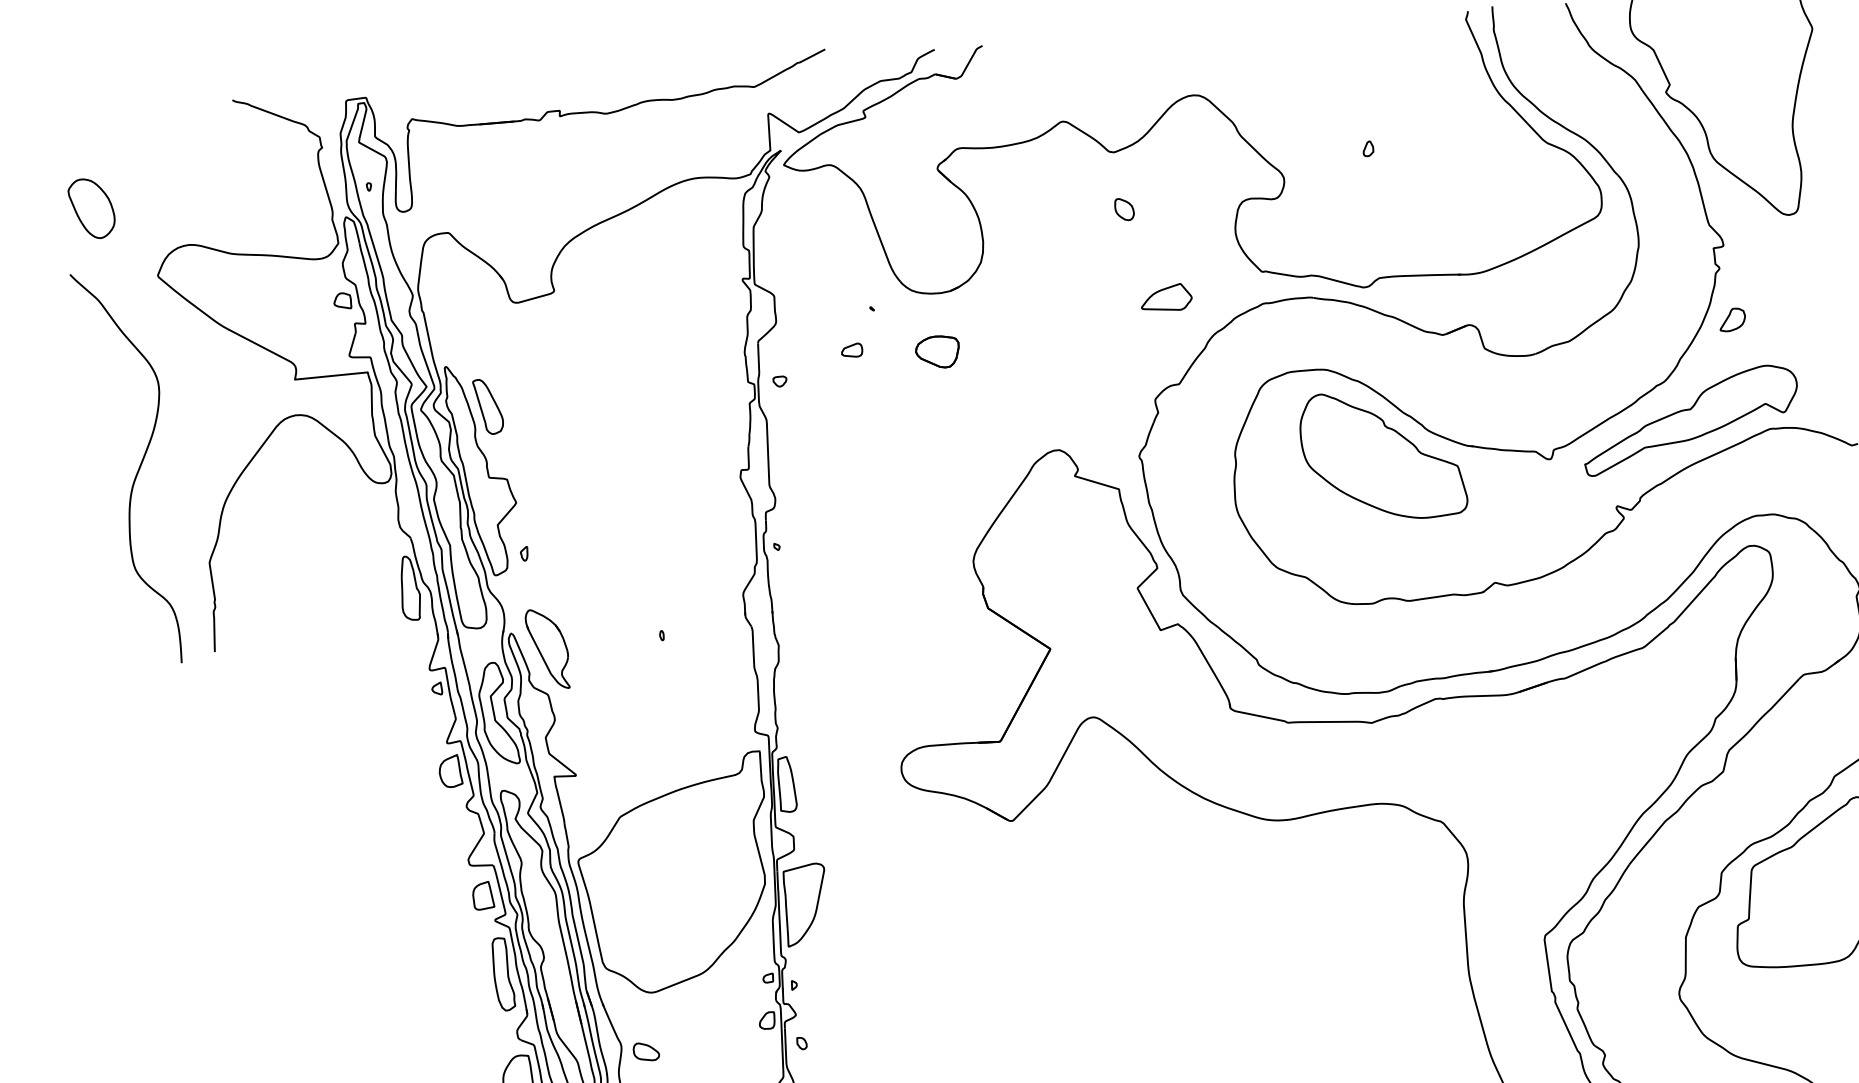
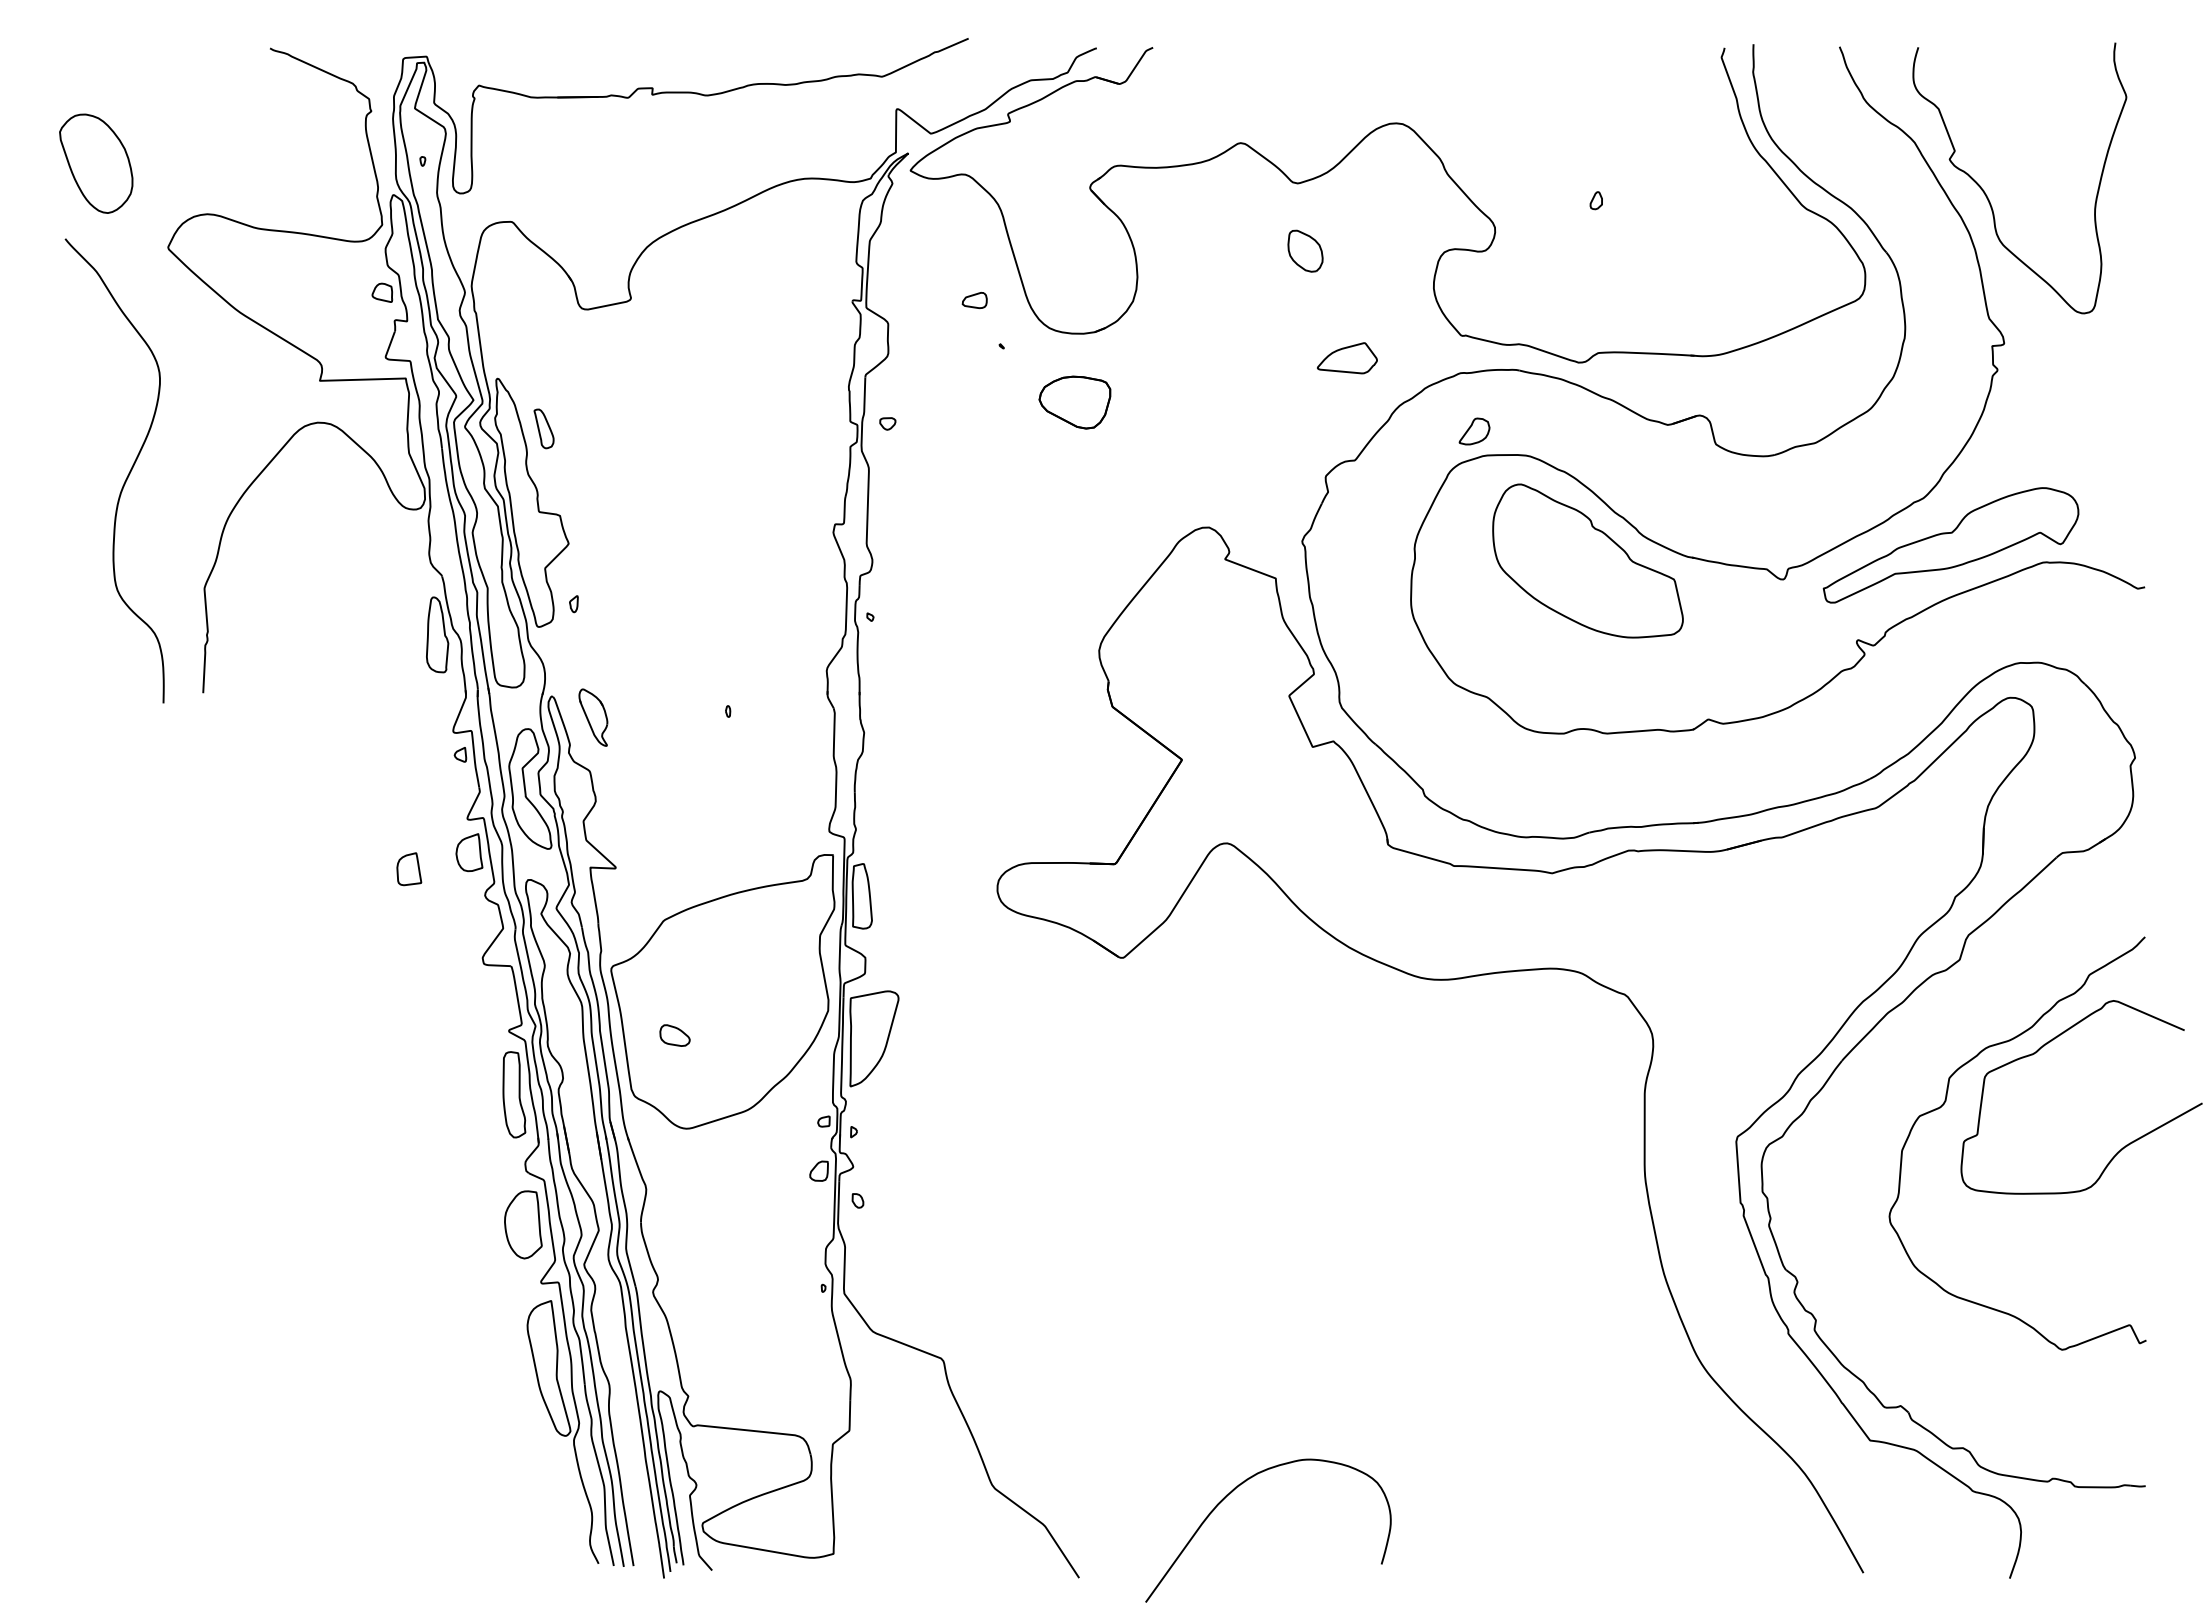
part: (91, 208) -> (96, 163), size x1.4
part: (1124, 209) -> (1305, 251), size x1.6
part: (1732, 319) -> (1474, 431), moved
part: (851, 350) -> (974, 300), moved
part: (937, 352) -> (1074, 402), size x1.4
part: (487, 406) -> (543, 428), size x0.6
part: (547, 648) -> (593, 717), size x0.6
part: (483, 896) -> (409, 869), moved
part: (645, 1051) -> (674, 1035), moved

